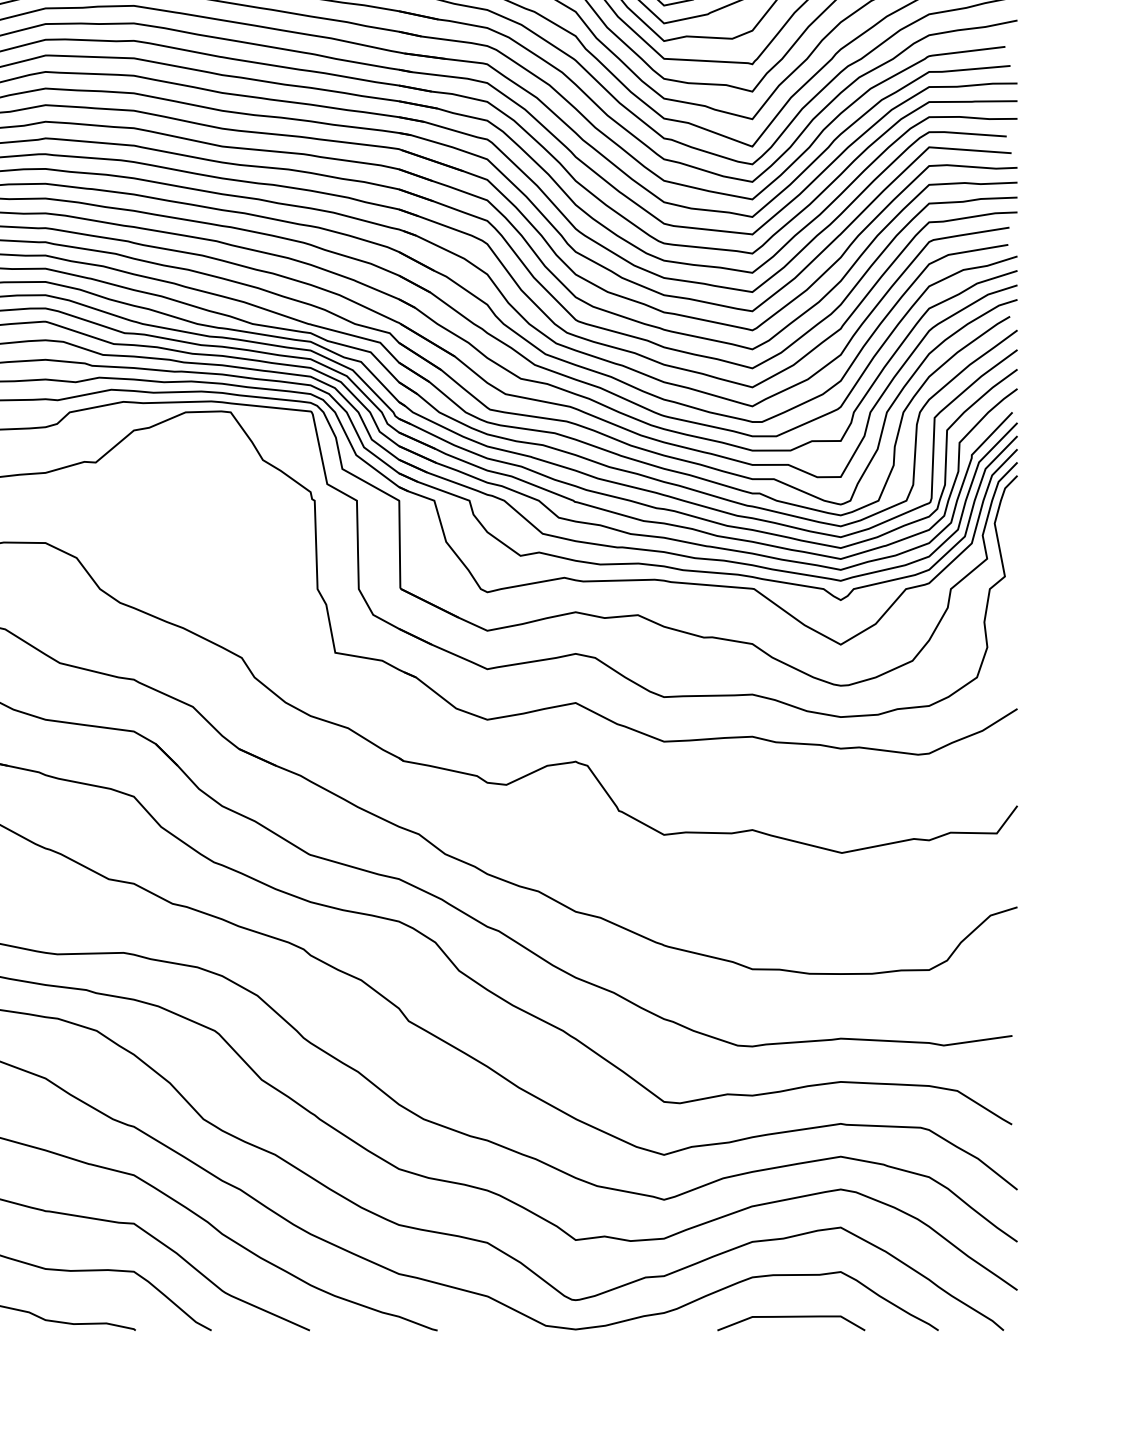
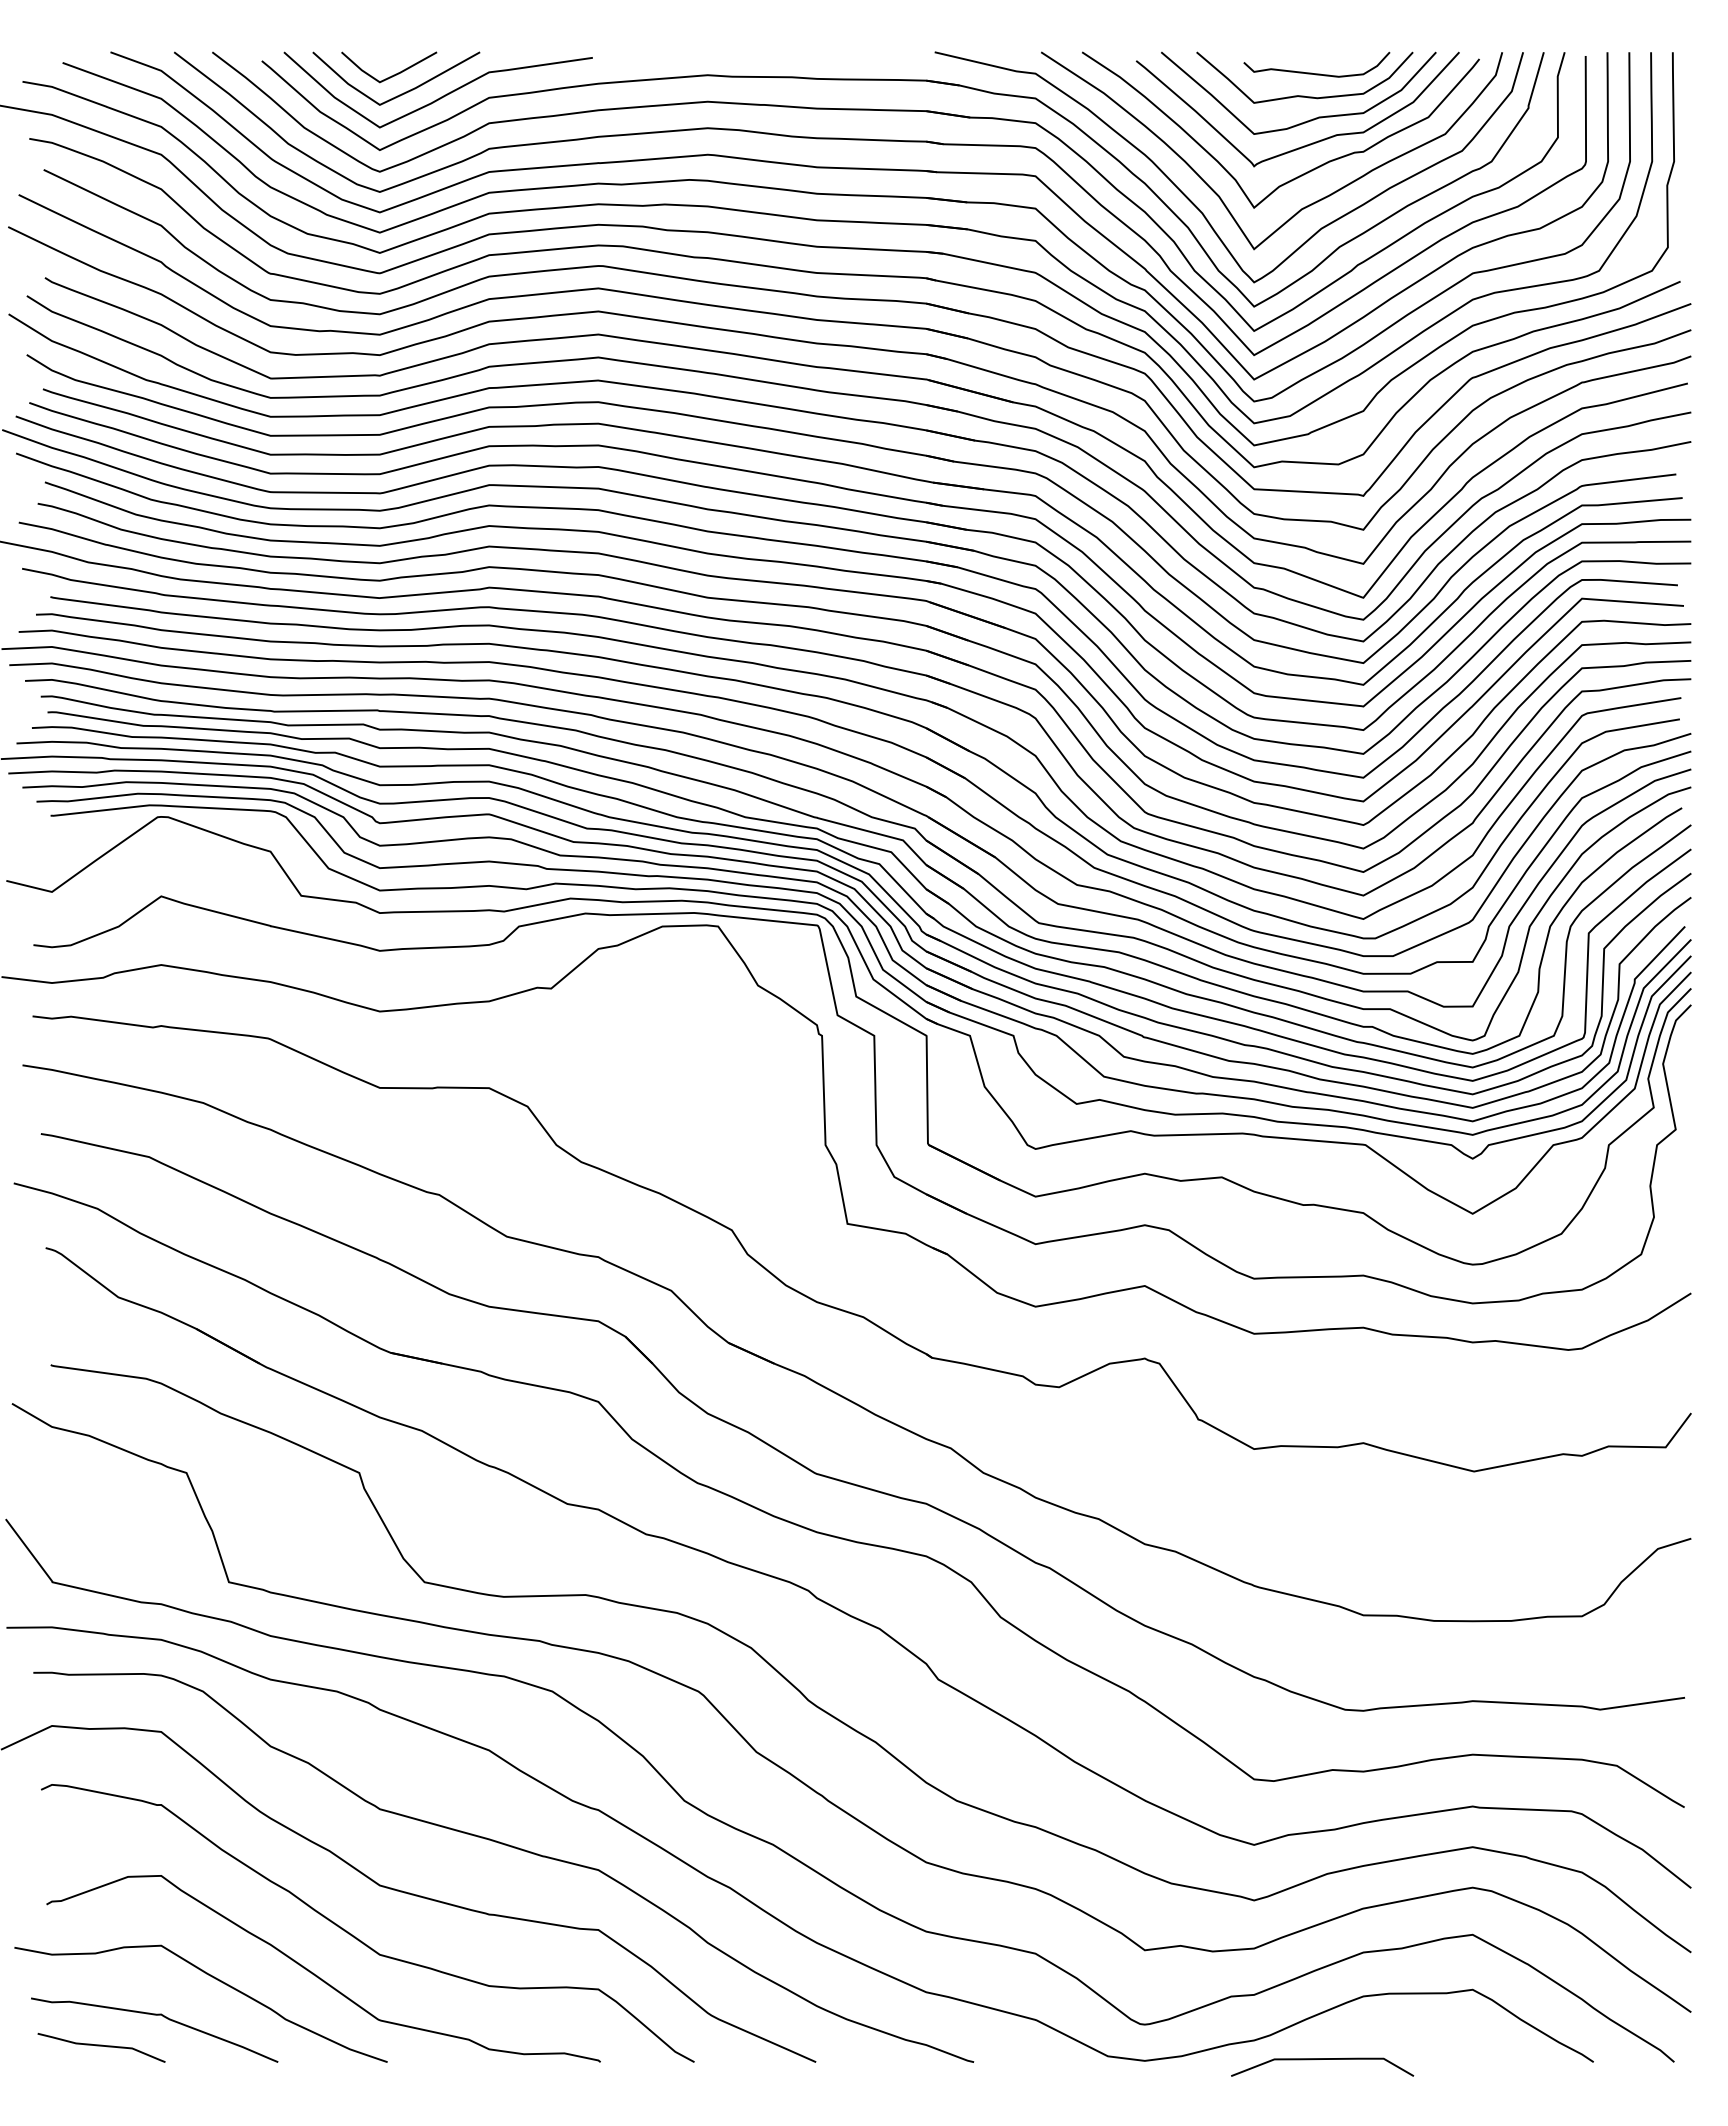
curve: (791, 1317) -> (1322, 2059), moved

